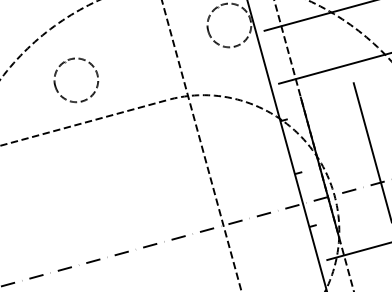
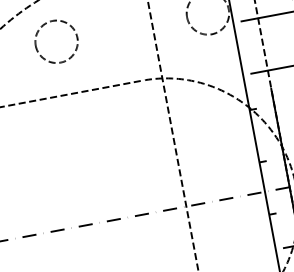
part: (65, 63) -> (47, 24), moved

